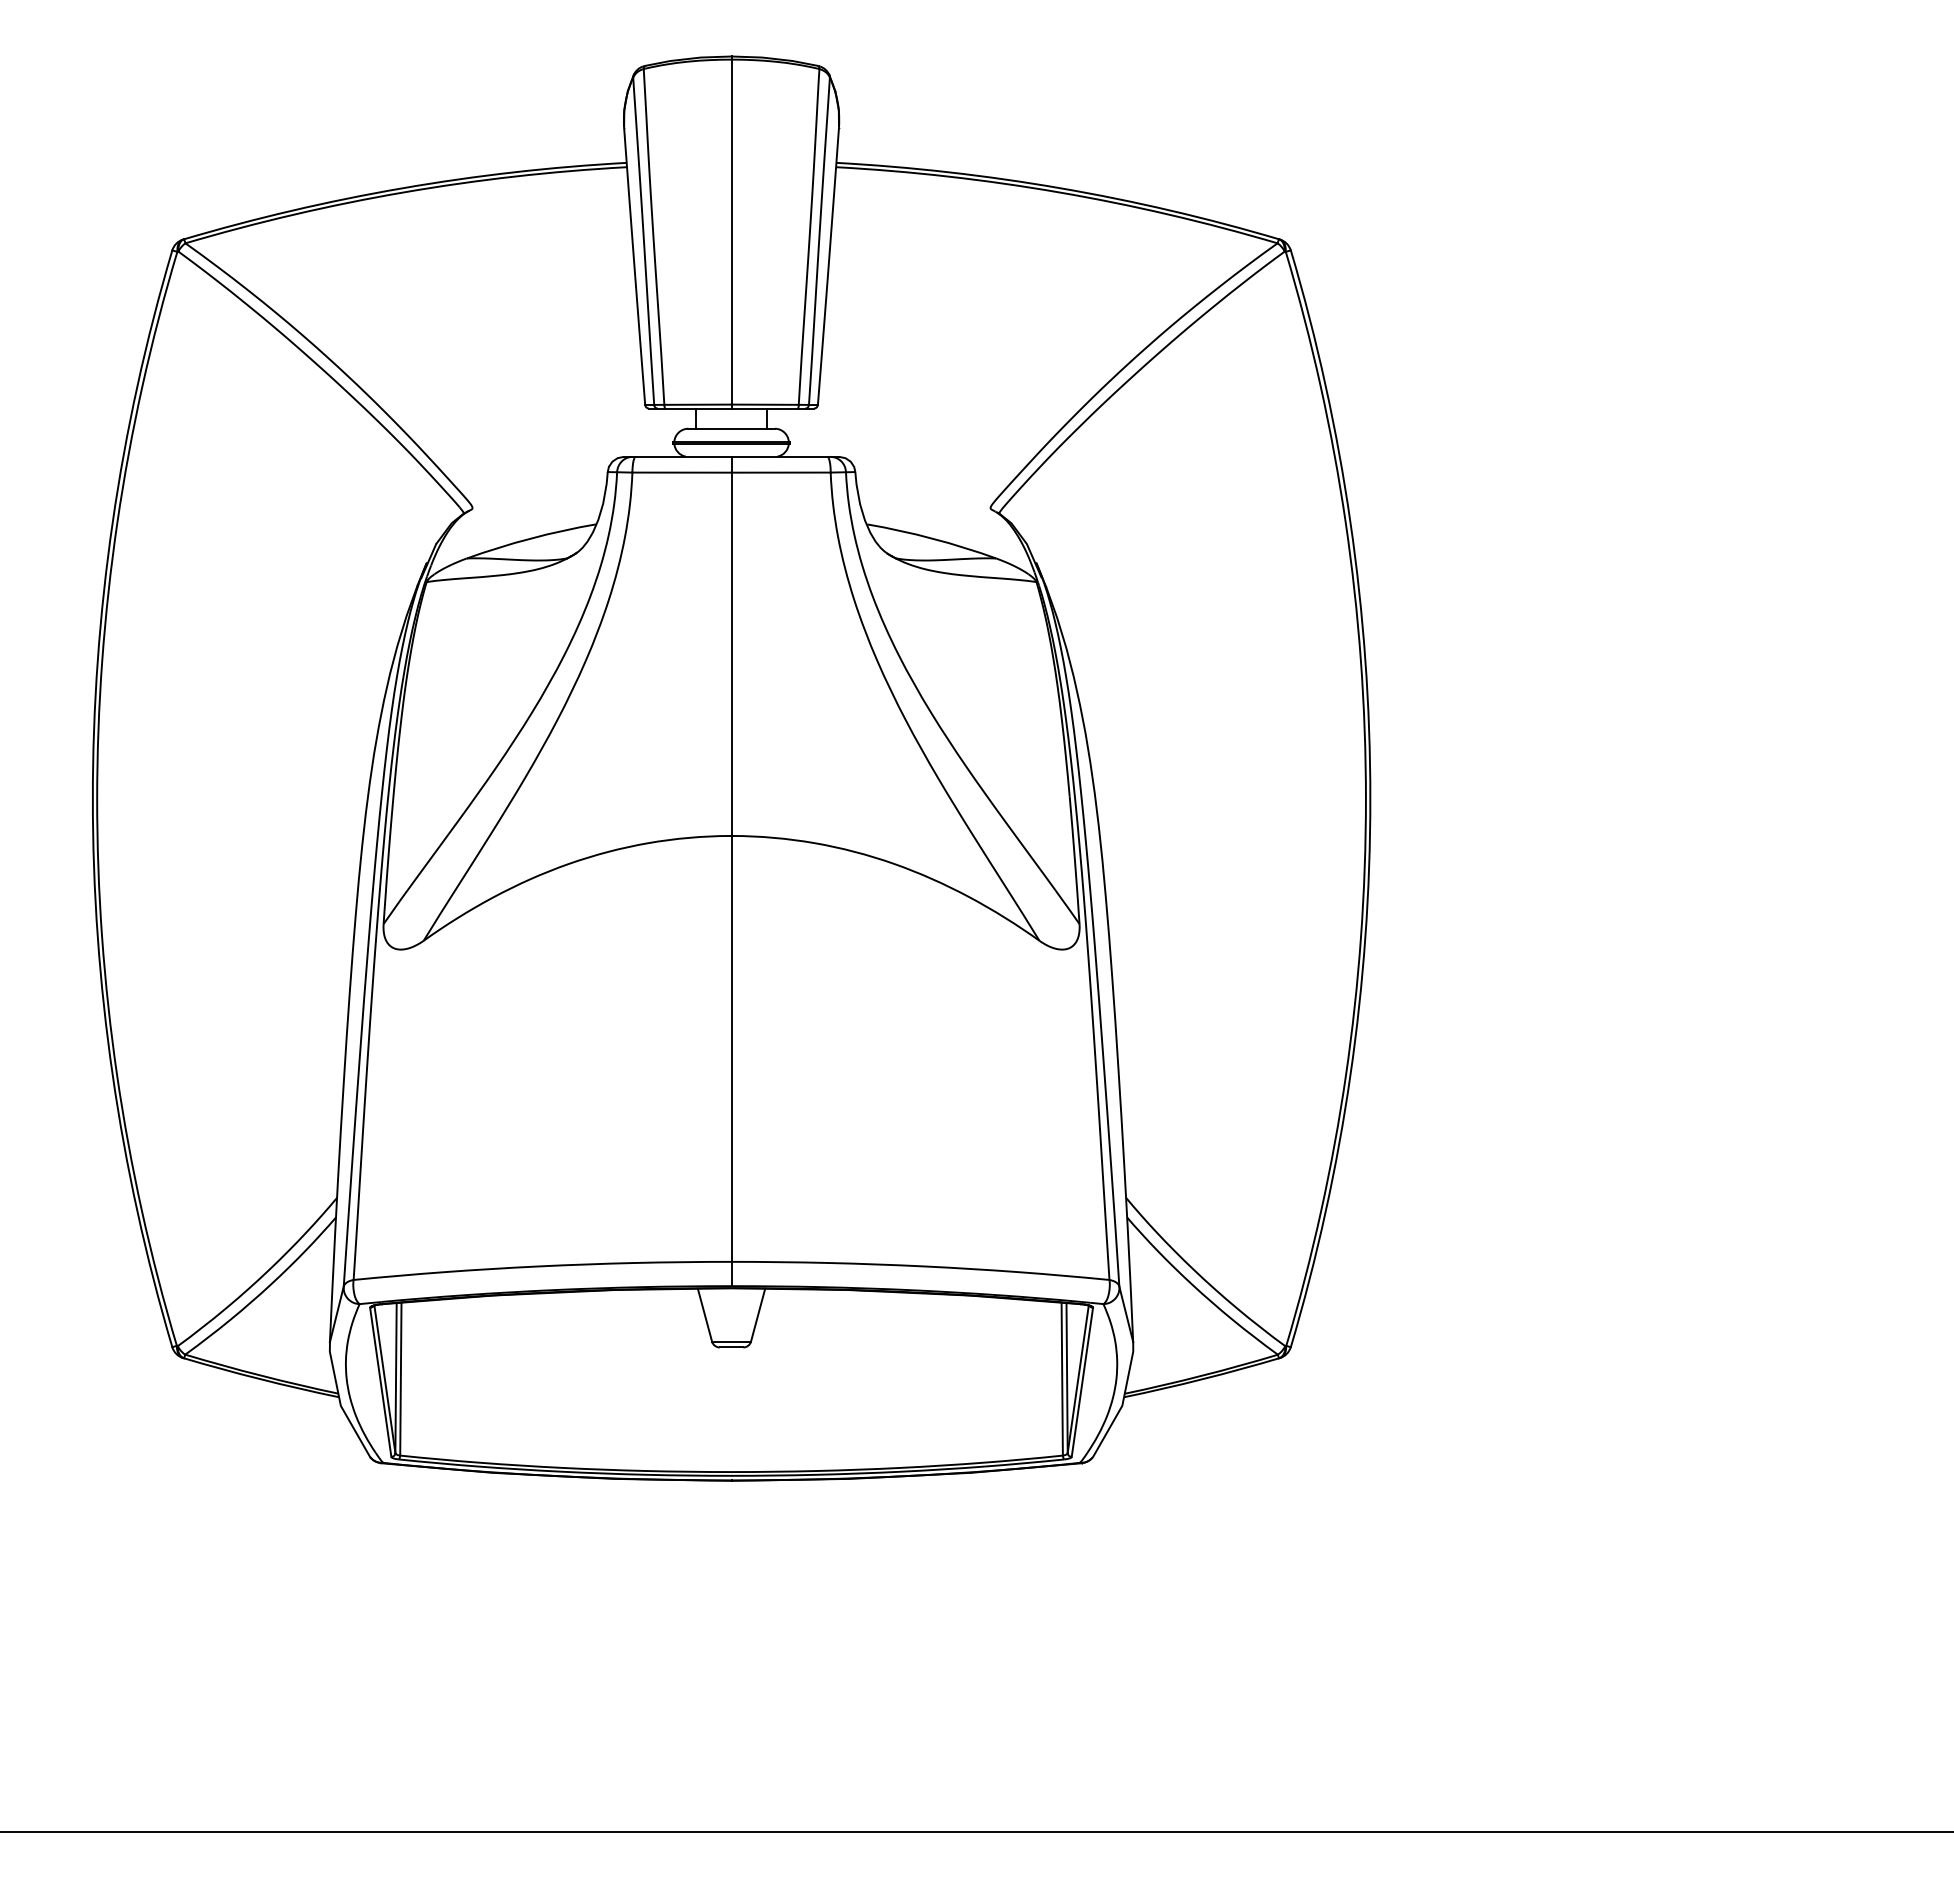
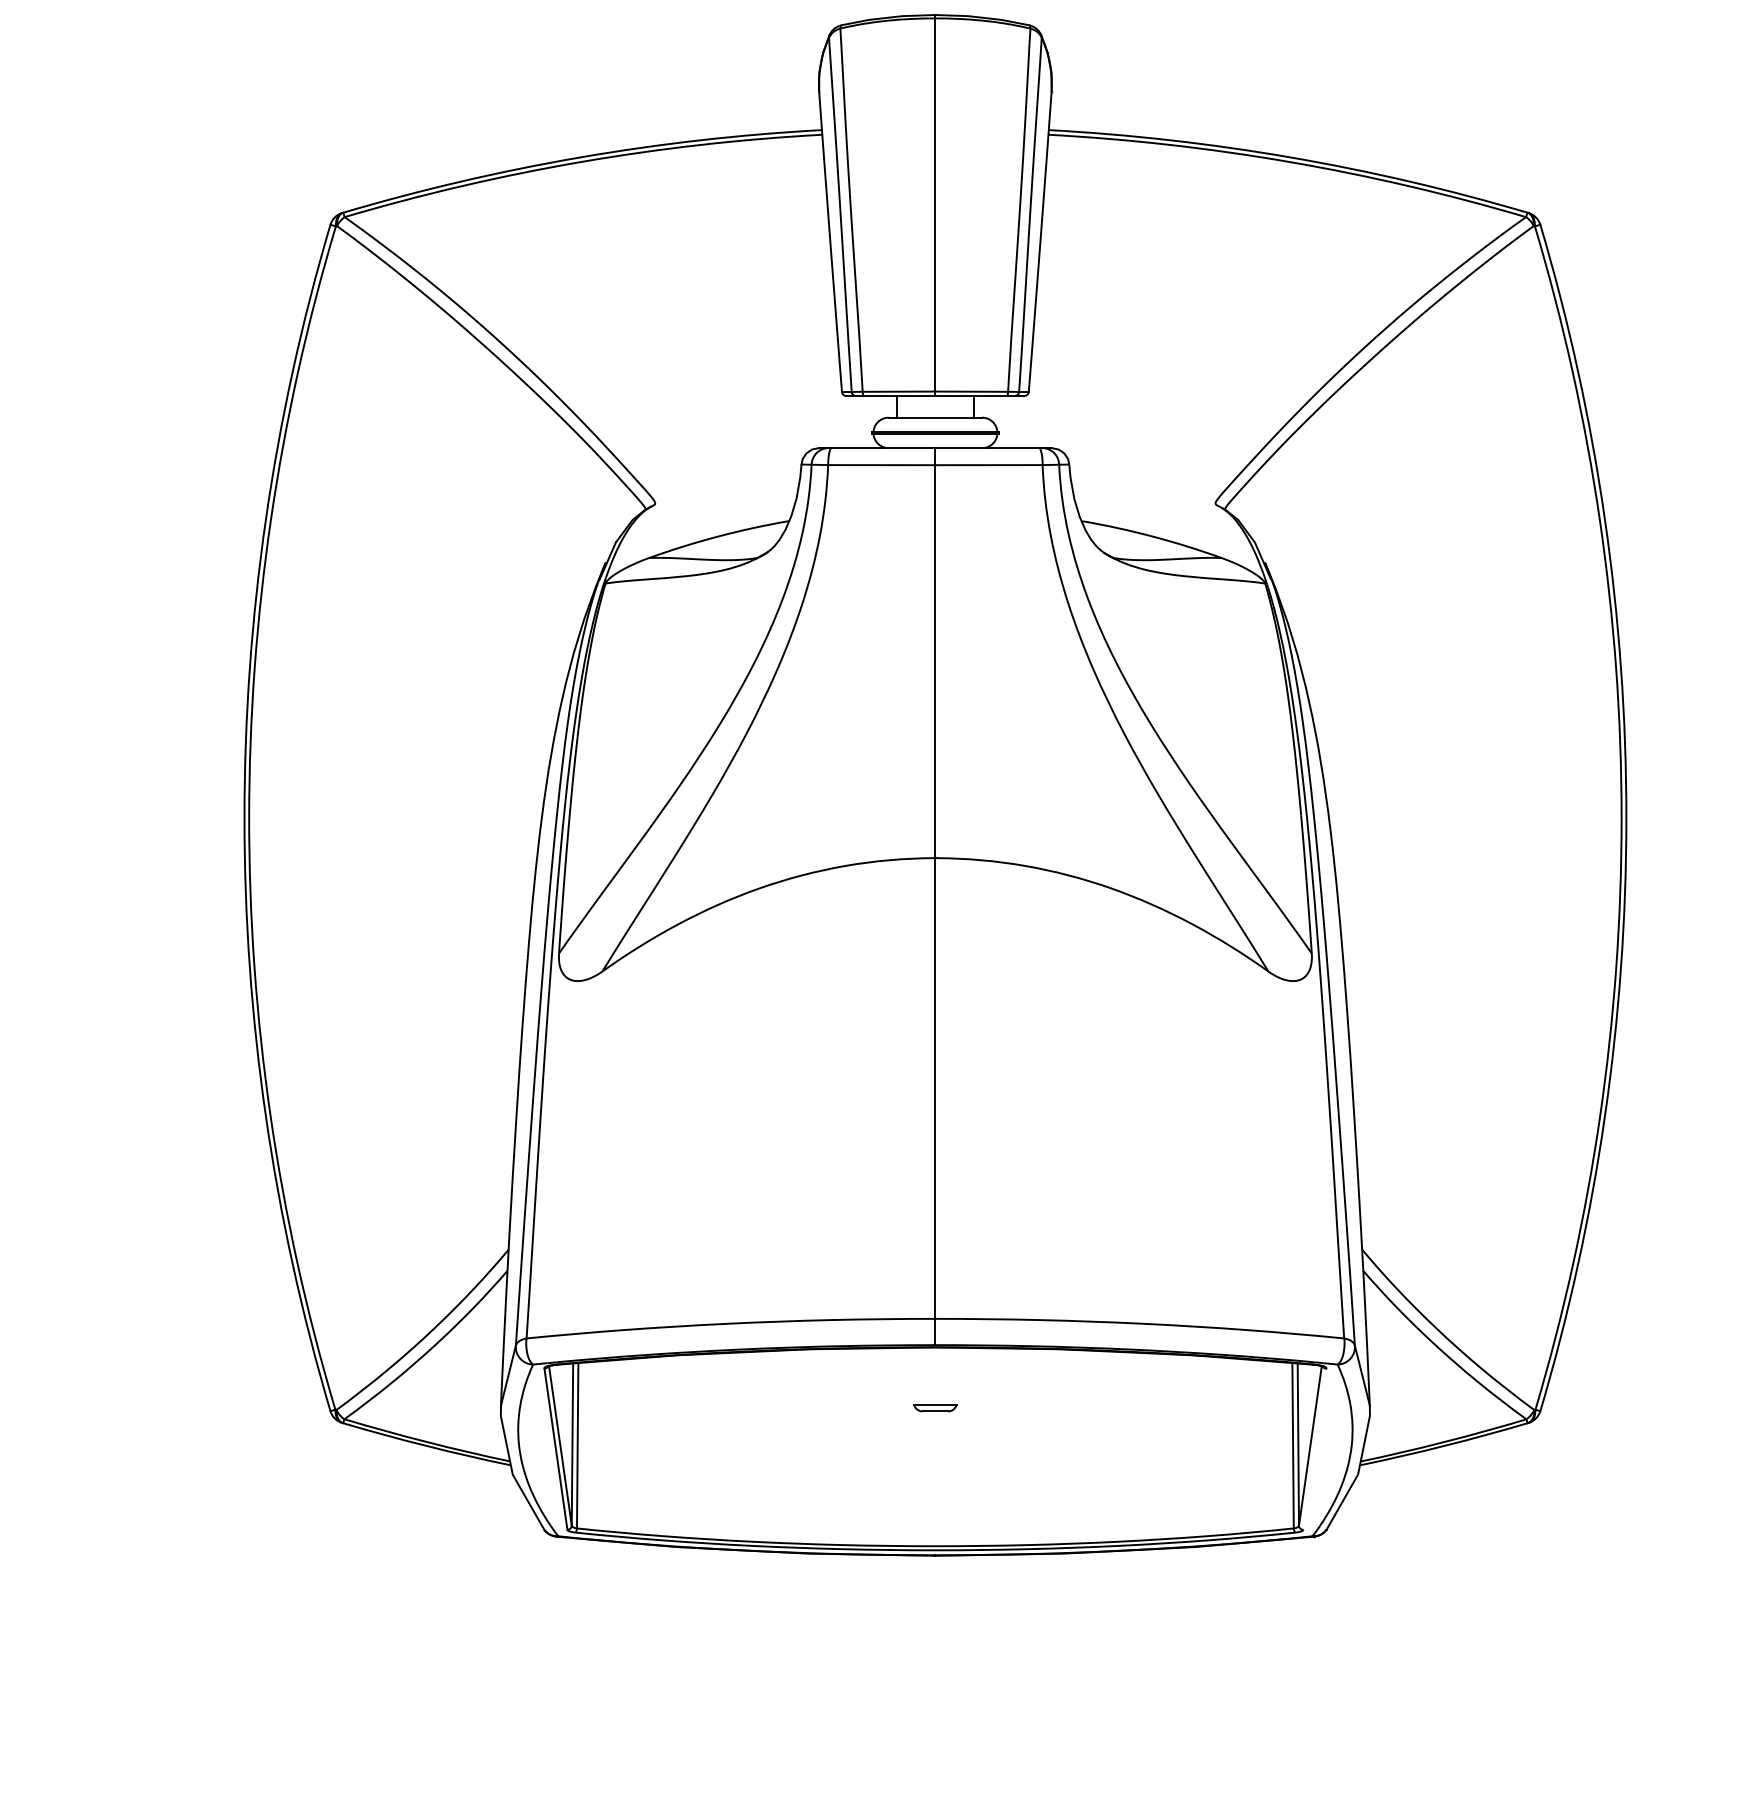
line: (704, 1314) -> (906, 1375), removed
line: (758, 1314) -> (964, 1375), removed
line: (1082, 1381) -> (1315, 1448), removed

